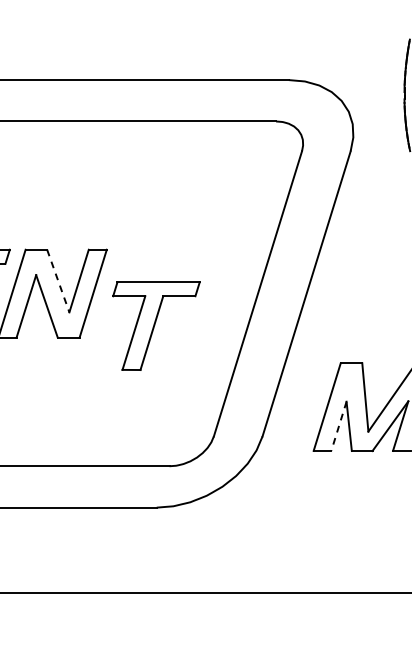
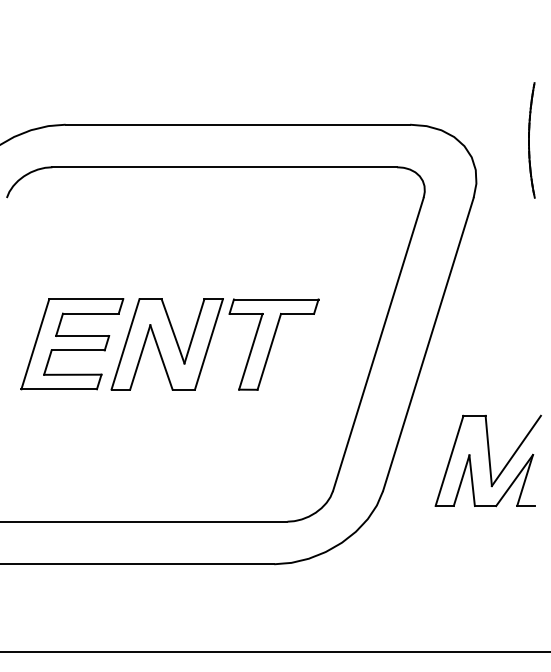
line: (58, 281) -> (173, 331), dashed -> solid
part: (155, 325) -> (273, 344), moved
line: (338, 427) -> (461, 481), dashed -> solid

